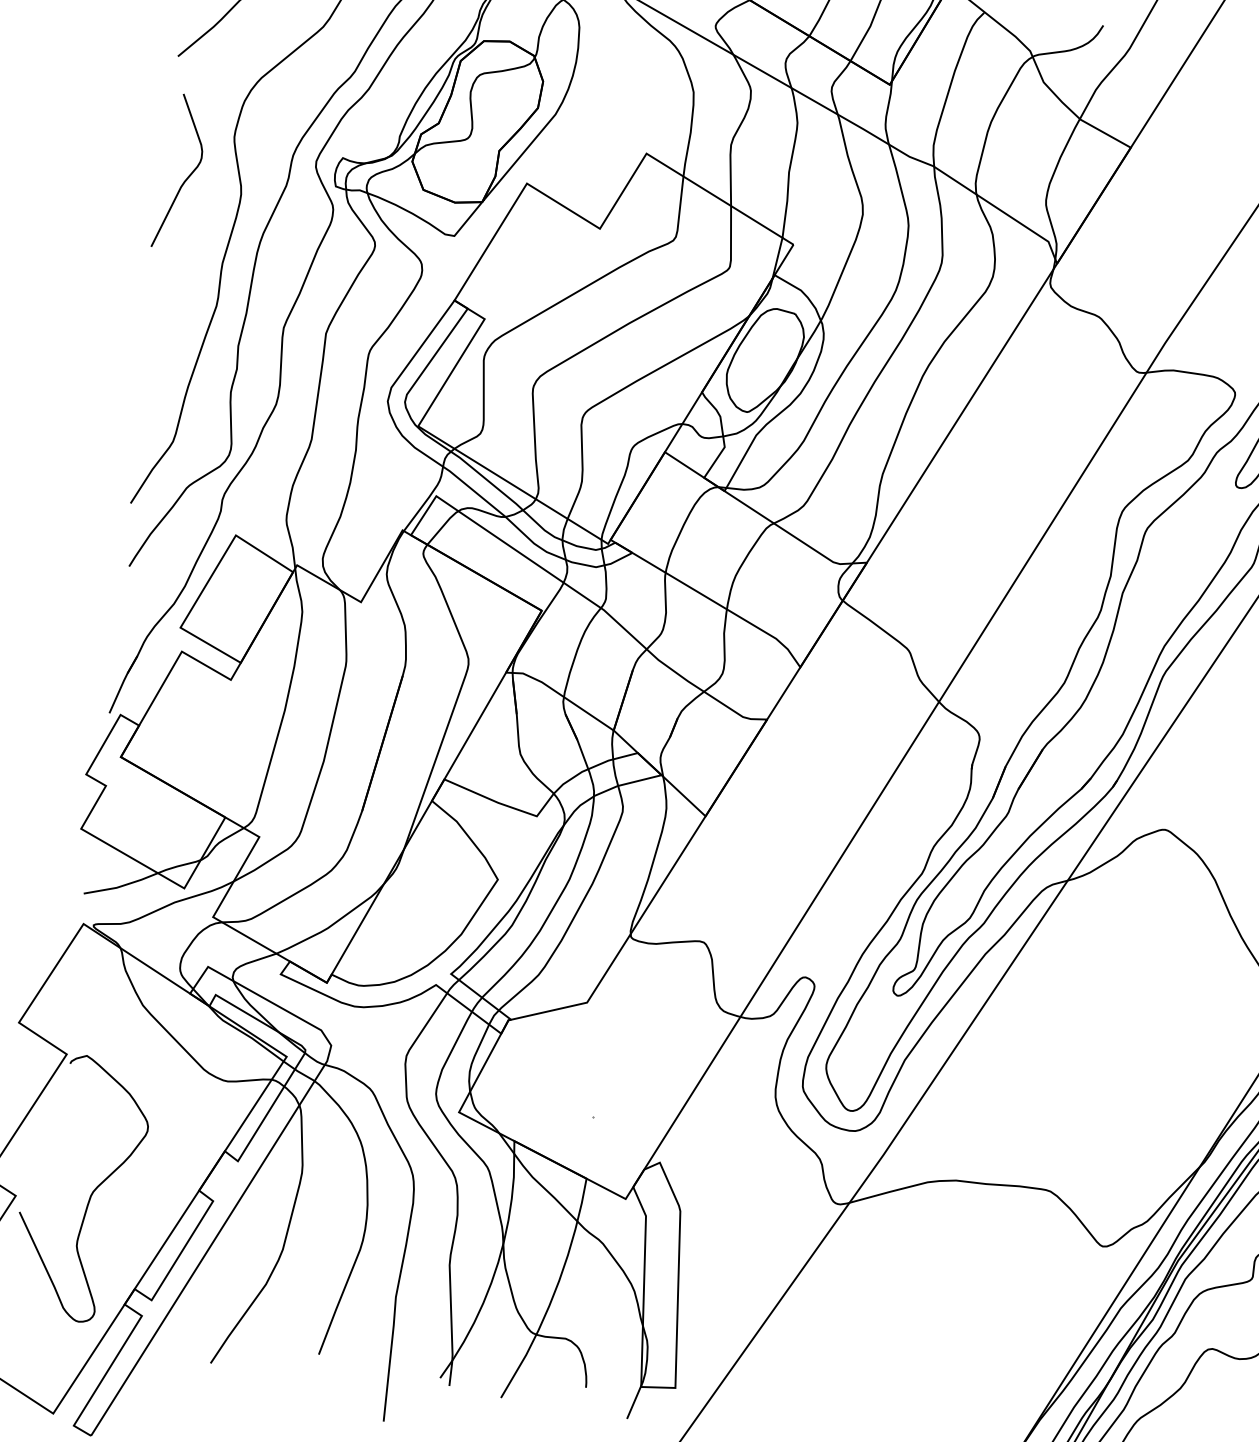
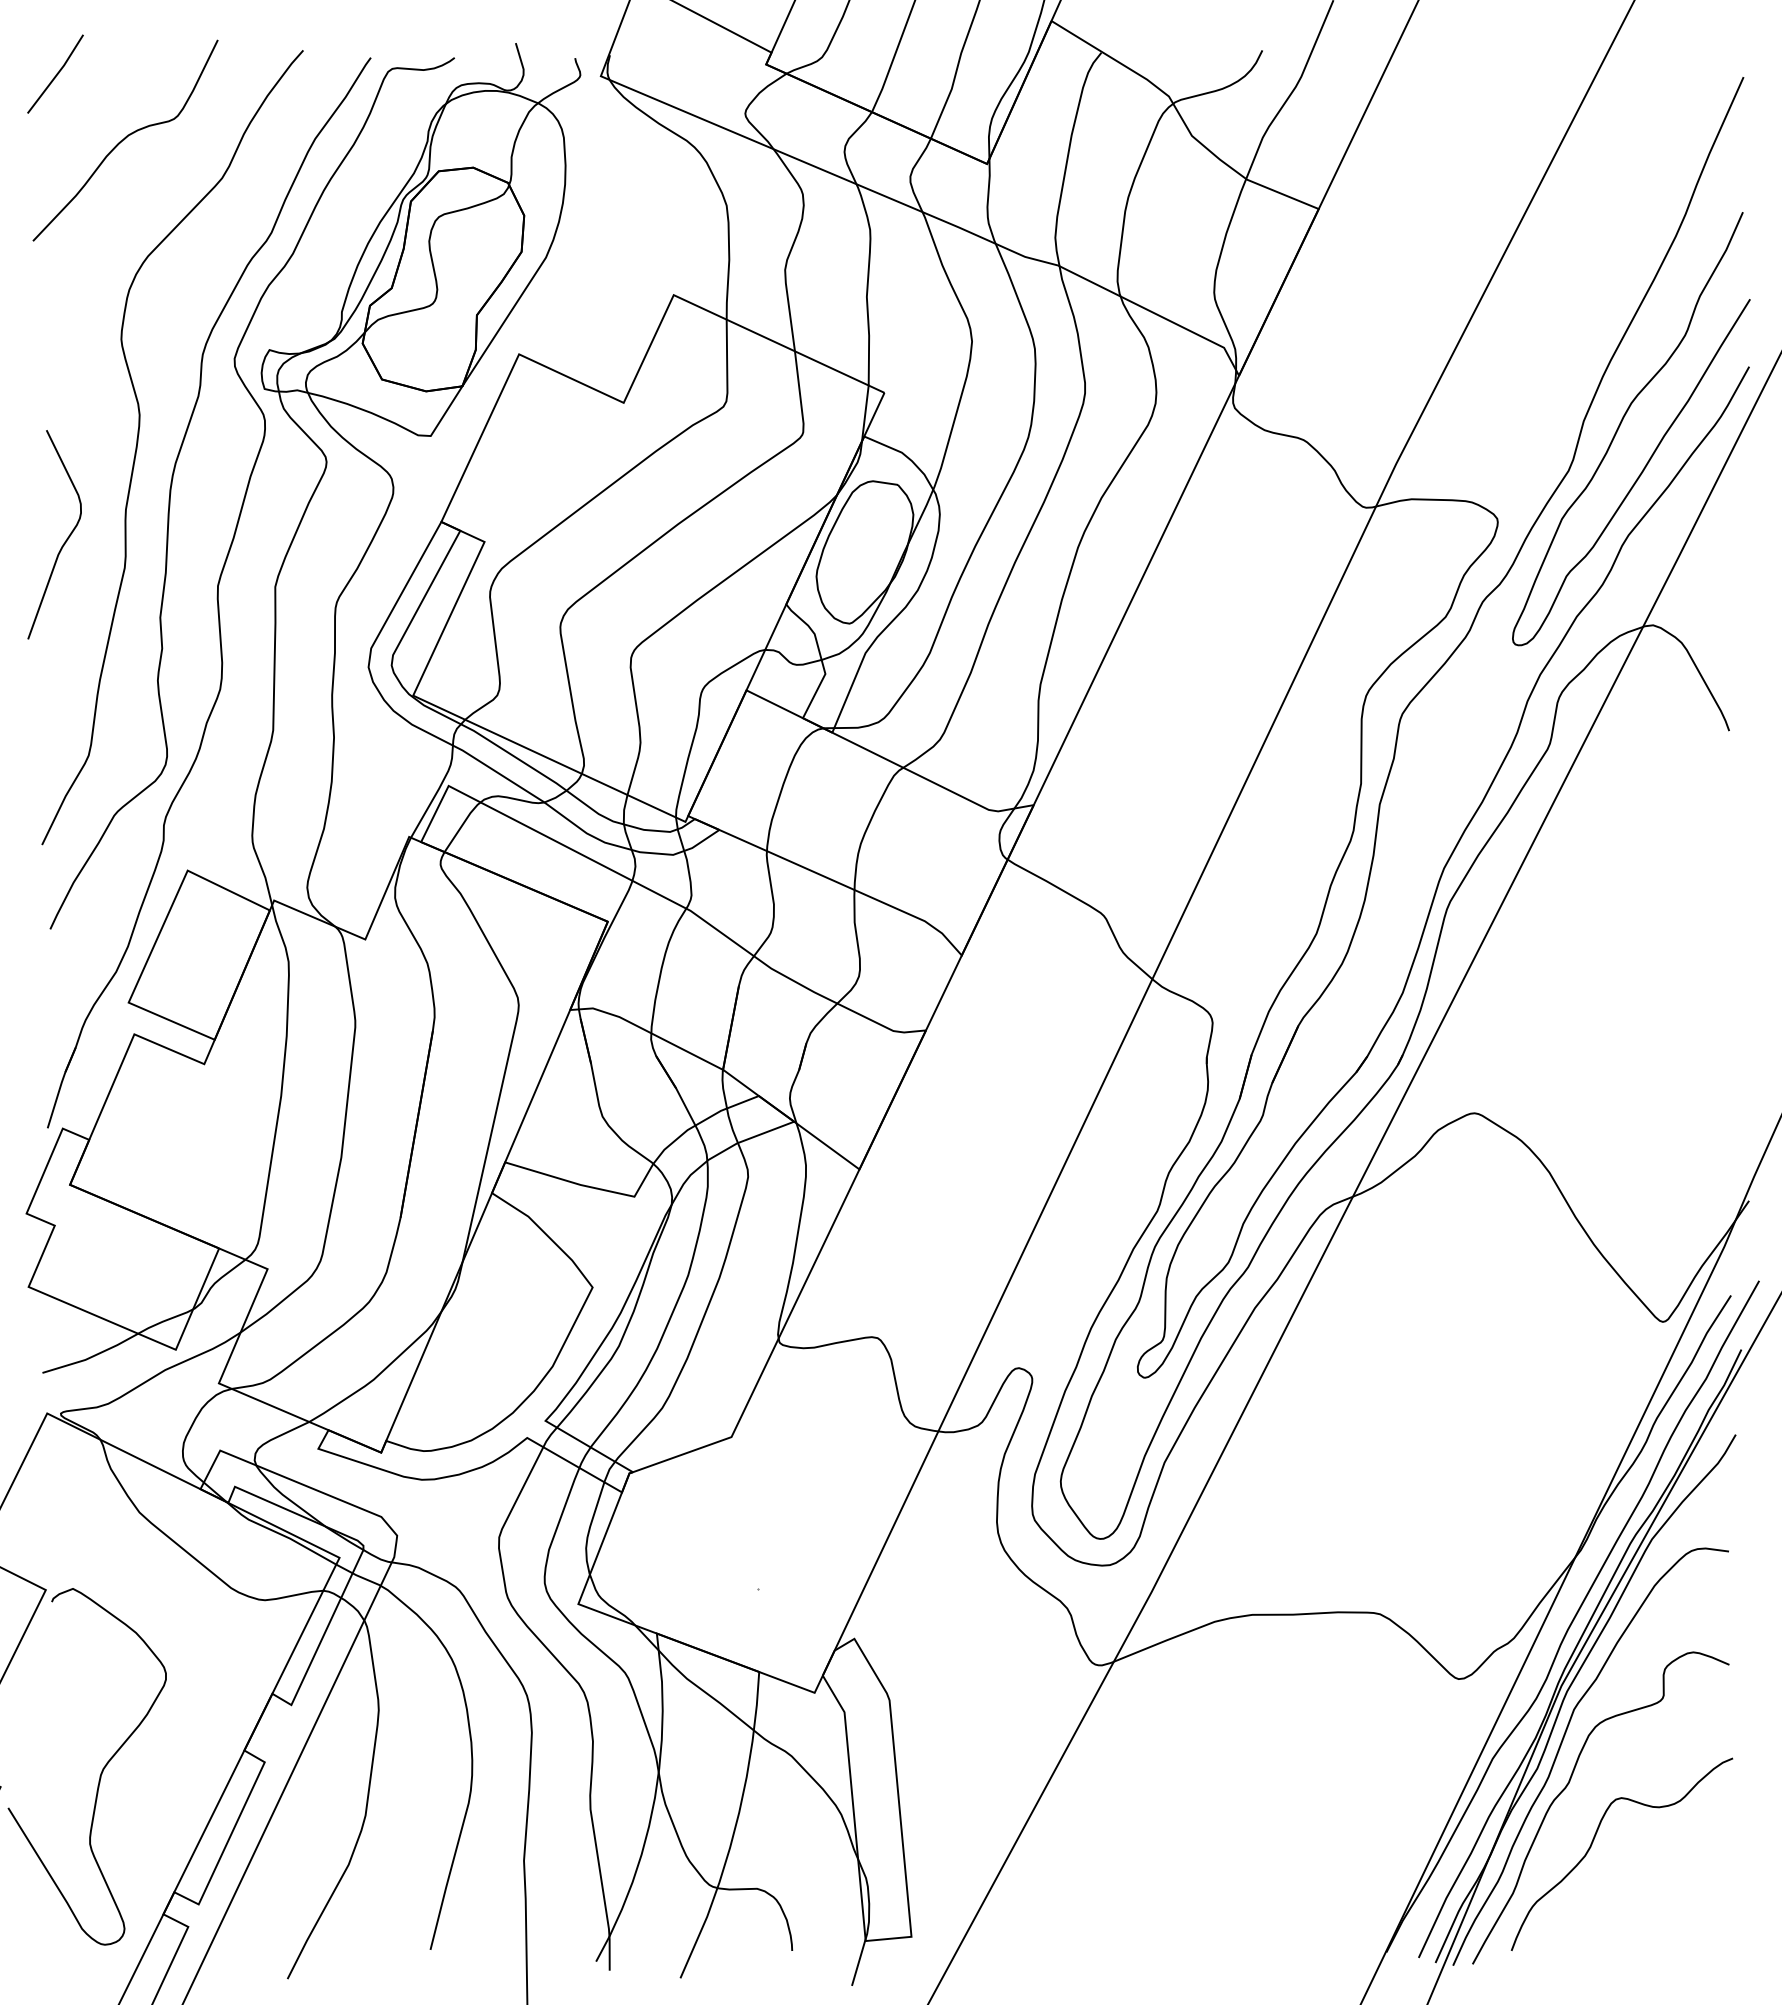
curve: (186, 177) -> (64, 541), moved

